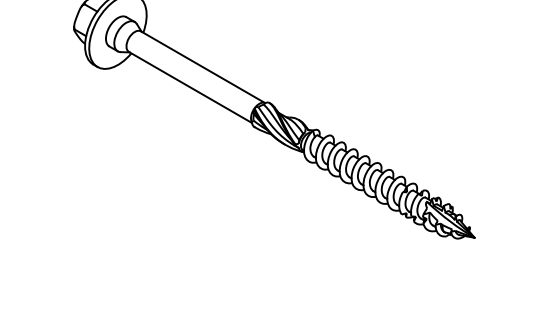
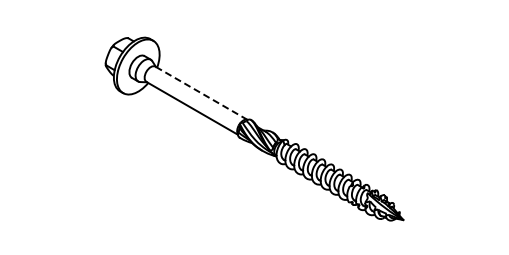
line: (203, 67) -> (201, 93), solid -> dashed

